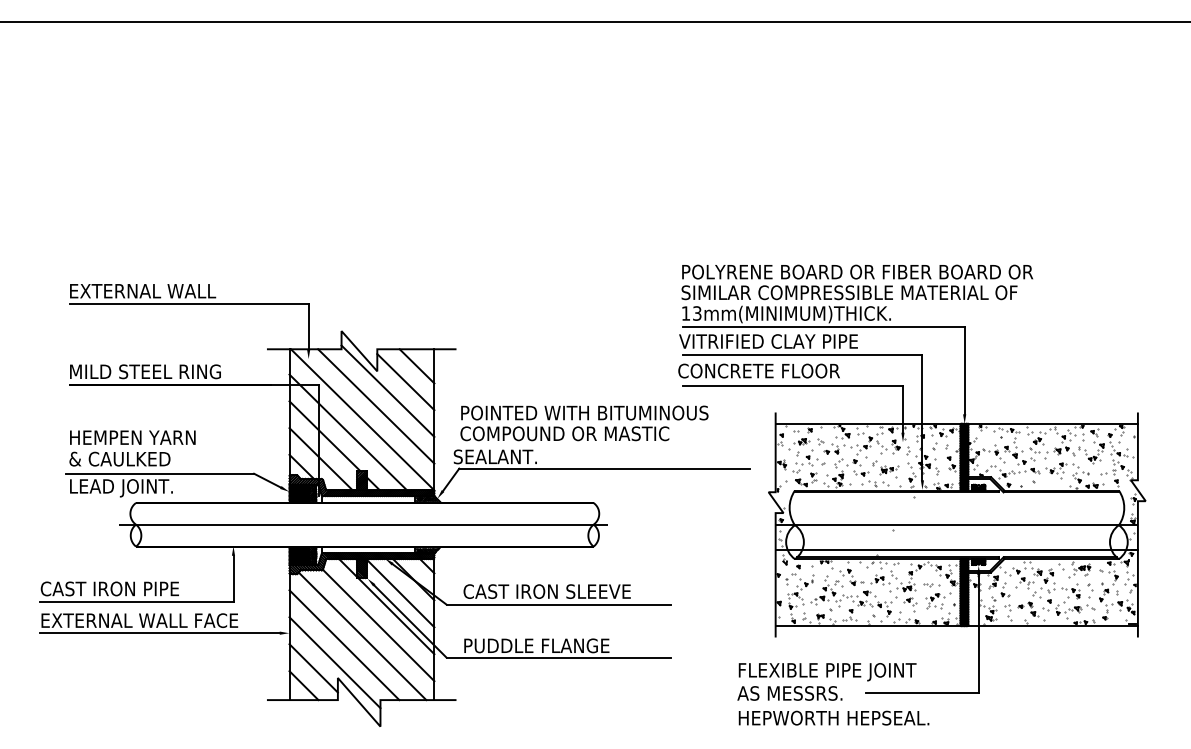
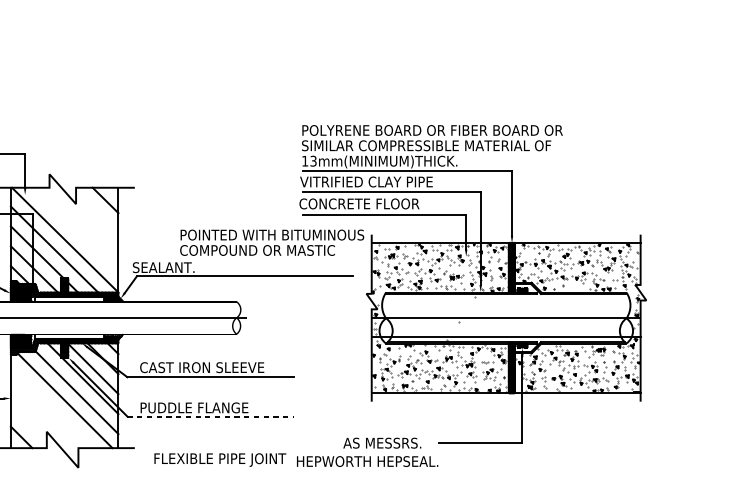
line: (405, 382) -> (97, 212), removed
line: (387, 390) -> (83, 218), removed
line: (376, 406) -> (75, 230), removed
text: (584, 423) -> (272, 242), moved
line: (344, 645) -> (51, 407), removed
line: (559, 657) -> (211, 416), solid -> dashed
line: (334, 662) -> (44, 420), removed
line: (313, 668) -> (28, 424), removed
text: (827, 672) -> (220, 460), moved
text: (833, 717) -> (367, 461), moved

